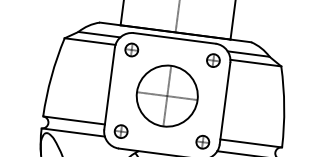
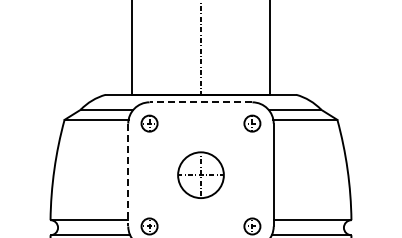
line: (174, 38) -> (200, 102), solid -> dashed
line: (109, 89) -> (128, 175), solid -> dashed
part: (166, 96) -> (200, 175), size x0.6

